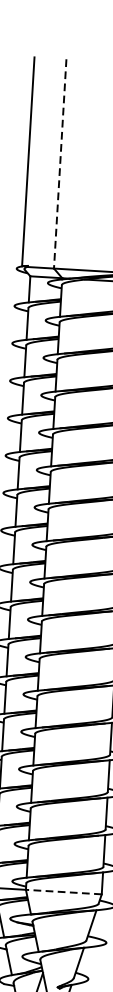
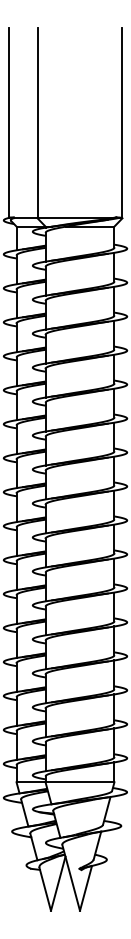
line: (60, 164) -> (37, 123), dashed -> solid
line: (63, 892) -> (79, 782), dashed -> solid

